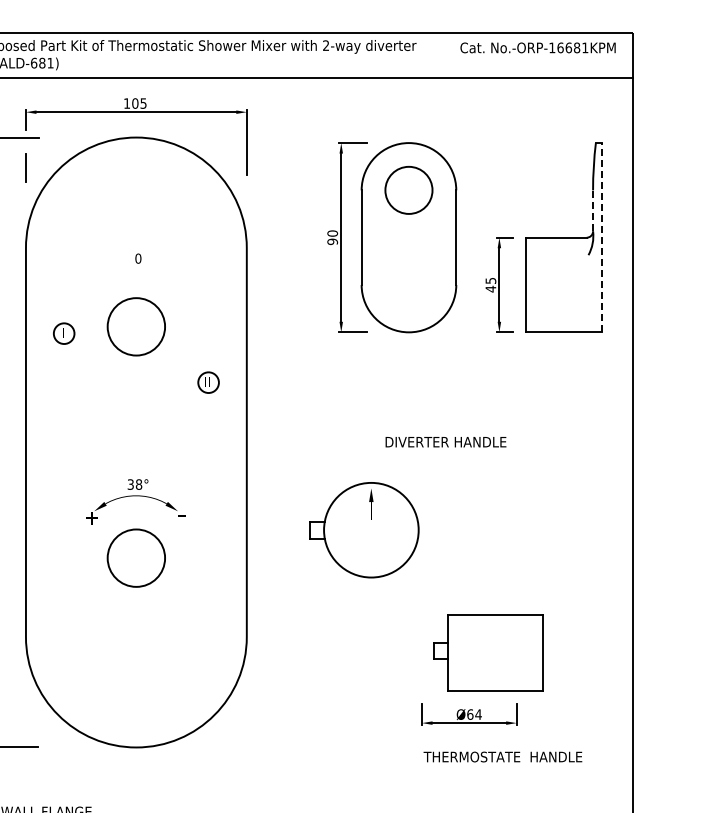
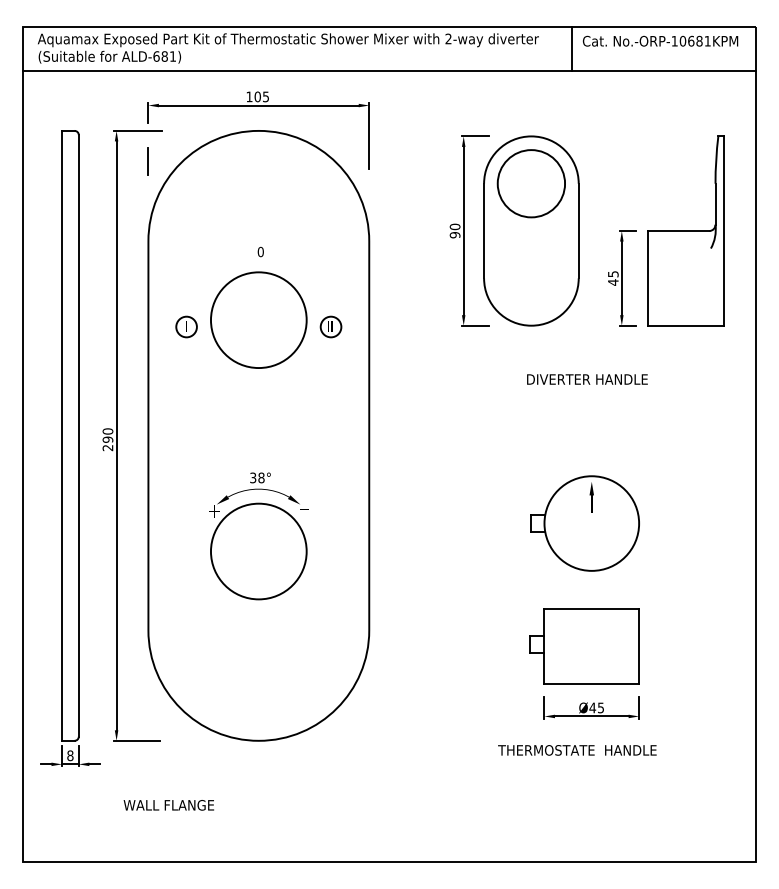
text: (561, 47) -> (683, 40), No.-ORP-16681KPM -> No.-ORP-10681KPM
line: (449, 55) -> (571, 48), added
circle: (409, 190) -> (531, 183), size x1.43
line: (593, 211) -> (715, 204), dashed -> solid
line: (601, 238) -> (723, 231), dashed -> solid
circle: (136, 327) -> (258, 320), size x1.67
part: (208, 382) -> (330, 326), moved
text: (446, 442) -> (587, 379), moved
part: (364, 530) -> (584, 523), moved
circle: (136, 558) -> (258, 551), size x1.67
part: (488, 653) -> (584, 646), moved
text: (474, 714) -> (596, 707), Ø64 -> Ø45
text: (503, 757) -> (577, 750), moved

